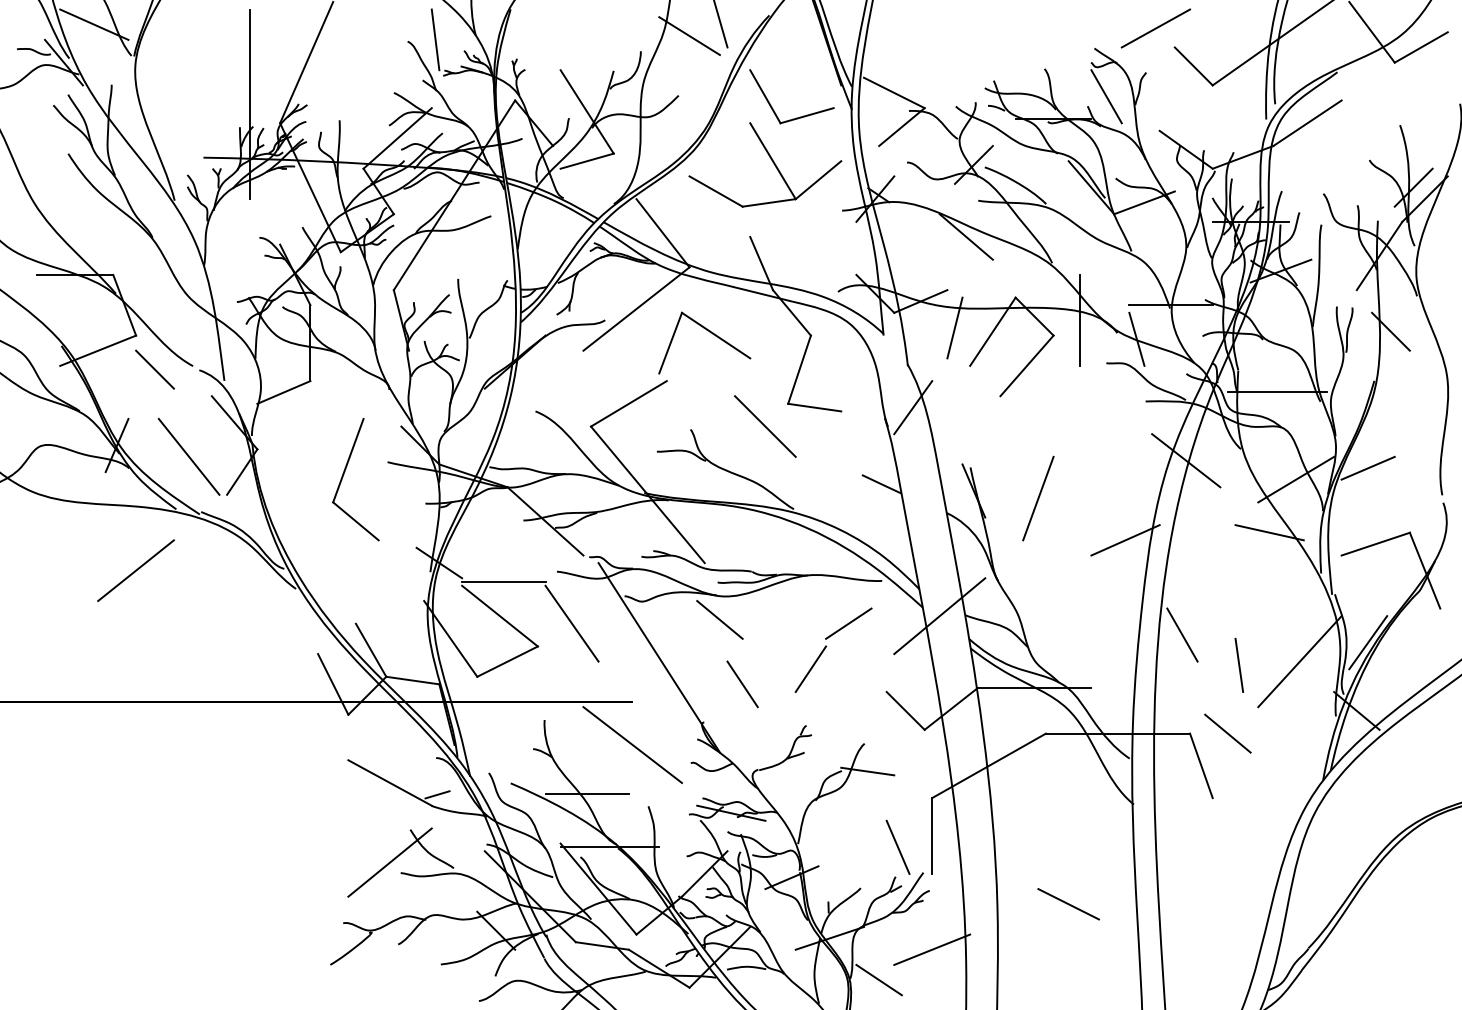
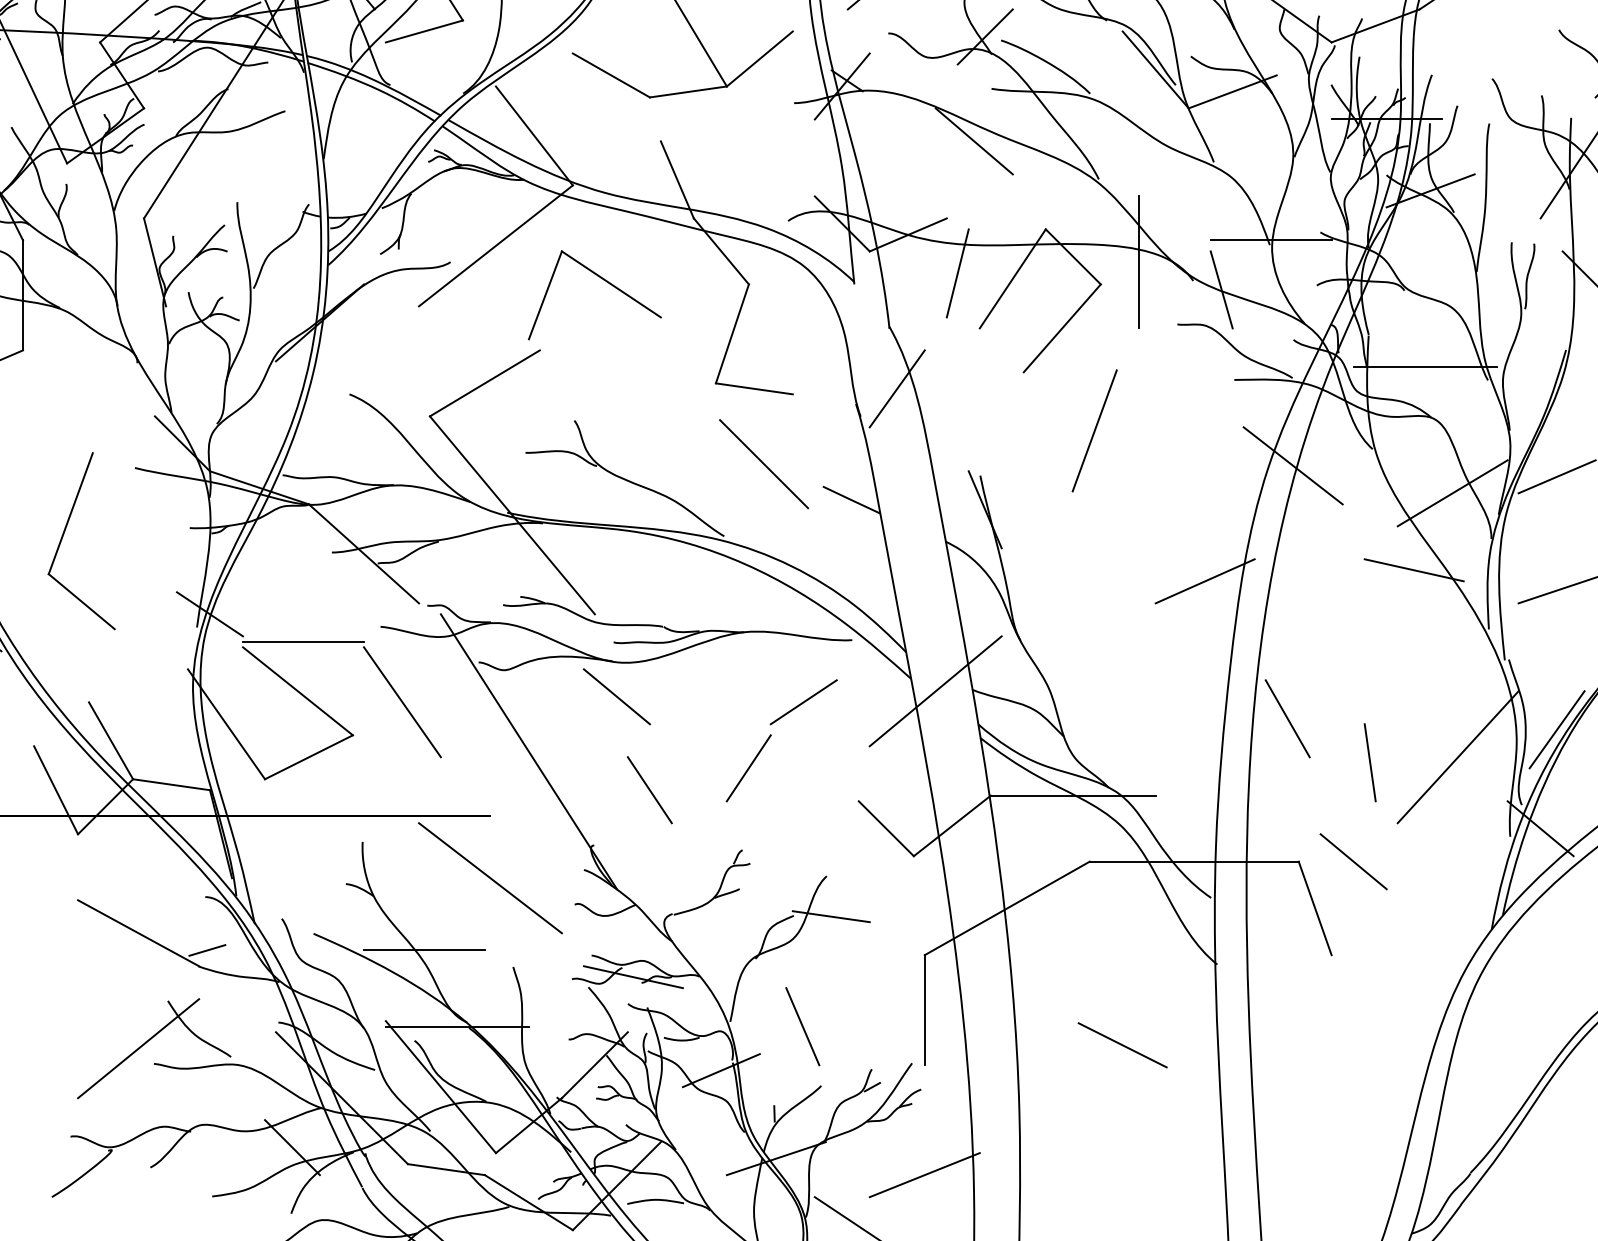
line: (765, 426) -> (764, 464), moved
part: (344, 474) -> (65, 533), moved
line: (1038, 498) -> (1094, 430), moved
line: (897, 846) -> (801, 1025), moved
line: (1068, 904) -> (1122, 1045), moved

